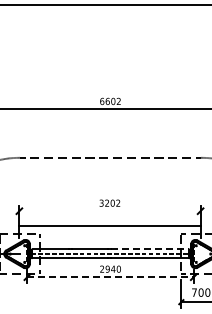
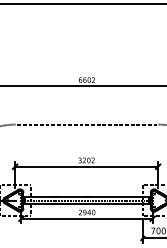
line: (109, 226) -> (86, 166), moved
line: (149, 249) -> (117, 196), dashed -> solid
line: (111, 277) -> (87, 219), dashed -> solid

